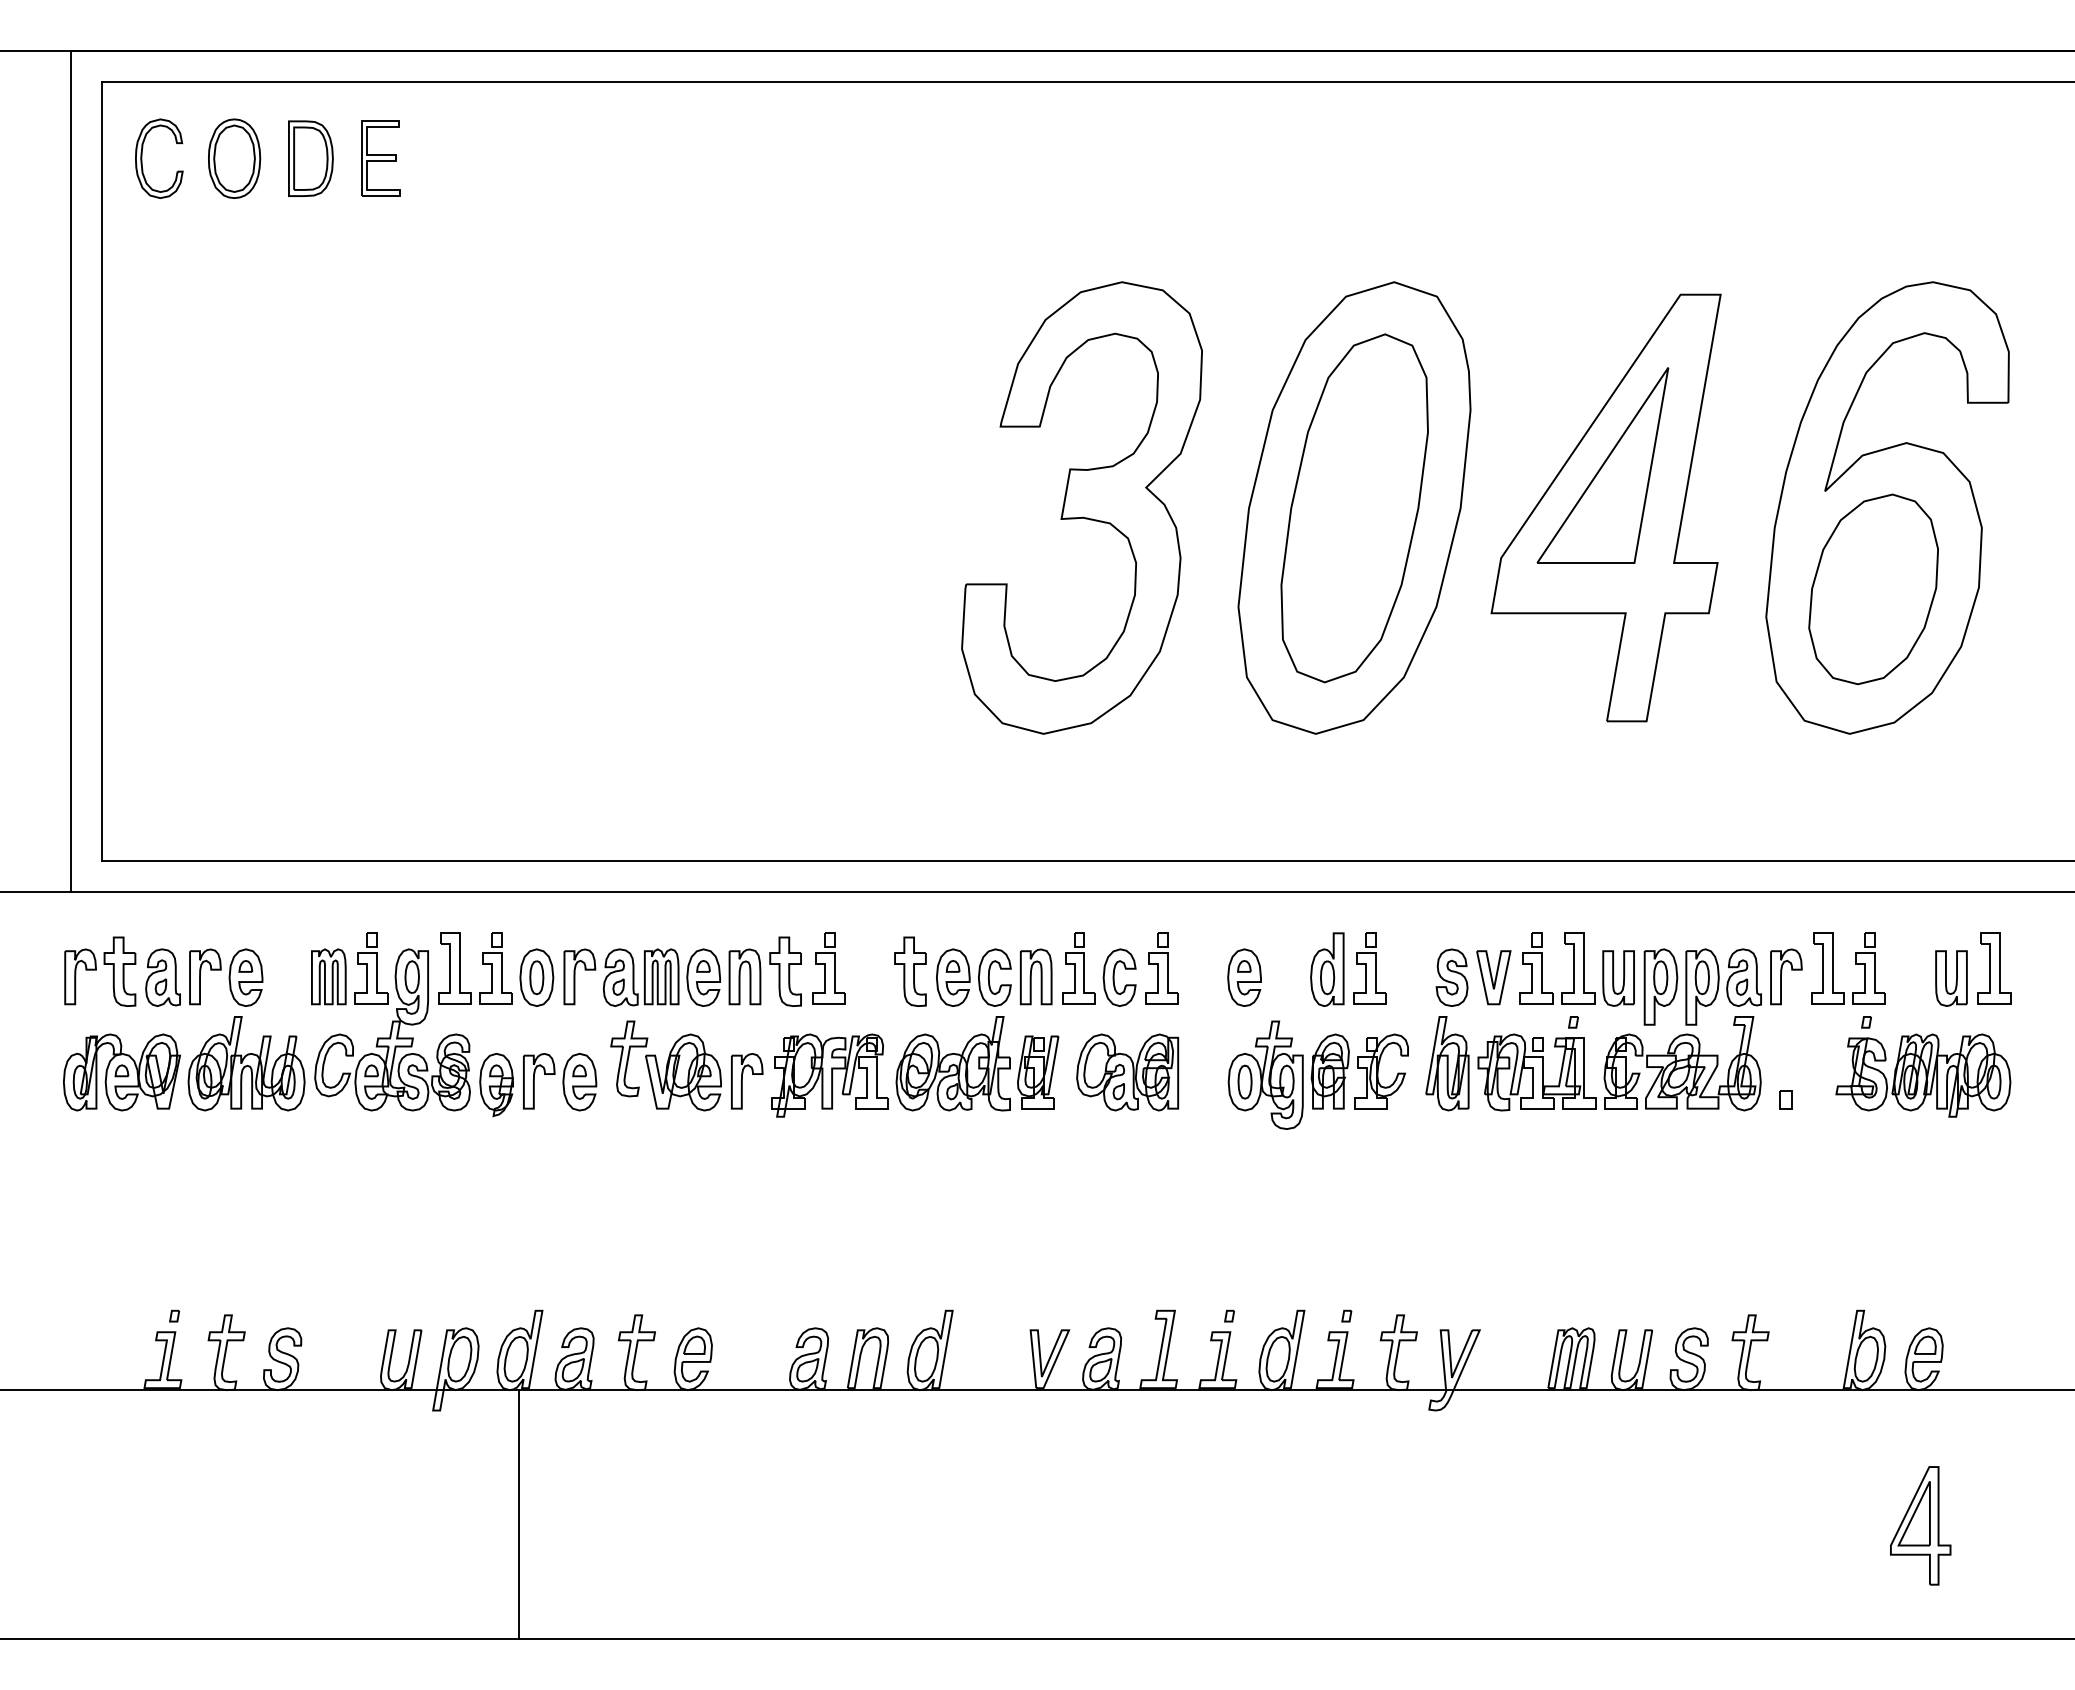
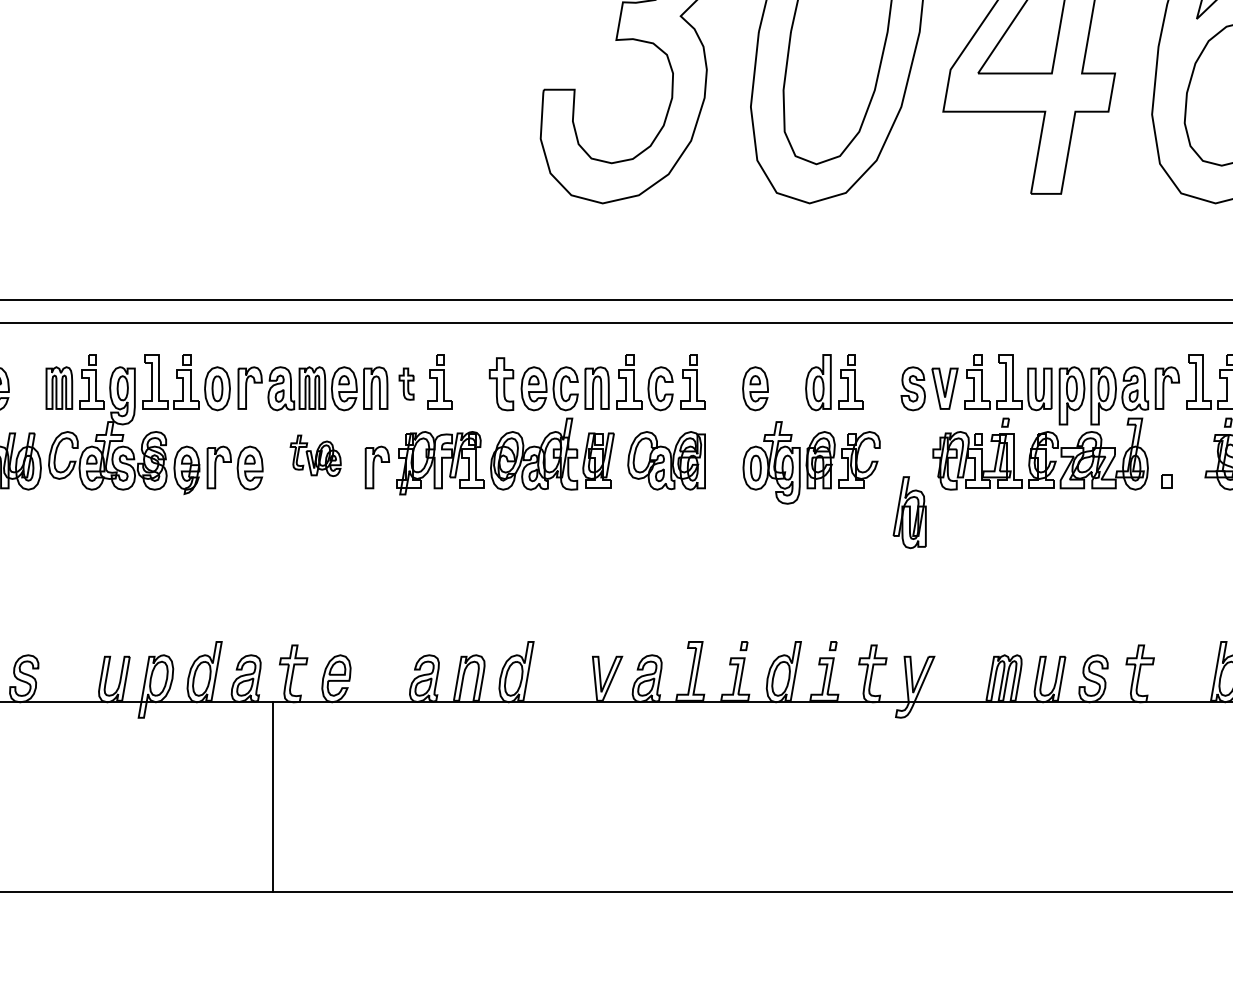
part: (785, 971) -> (406, 384), size x0.6
part: (1447, 1063) -> (909, 512), moved
part: (665, 1065) -> (315, 455), size x0.6
line: (518, 1514) -> (272, 796), moved

